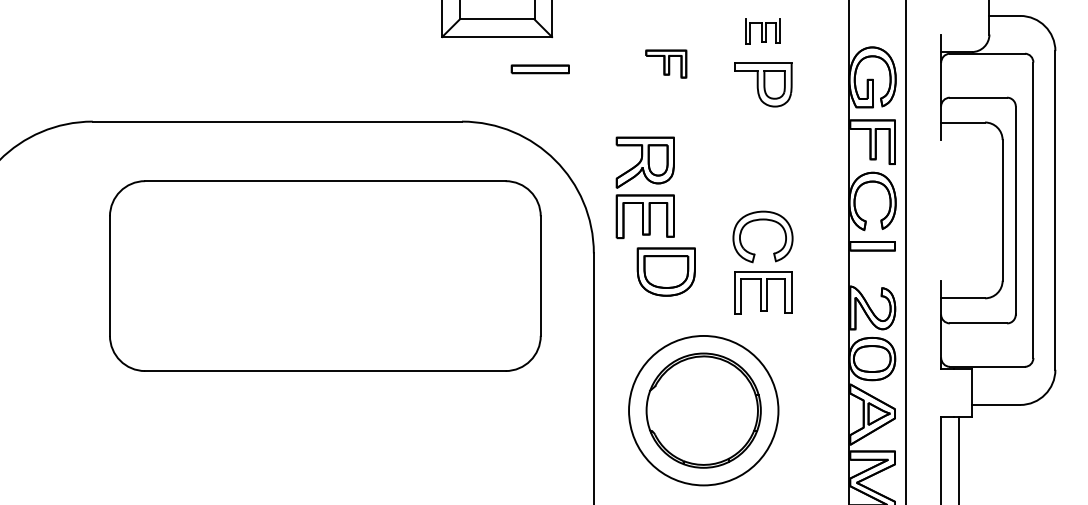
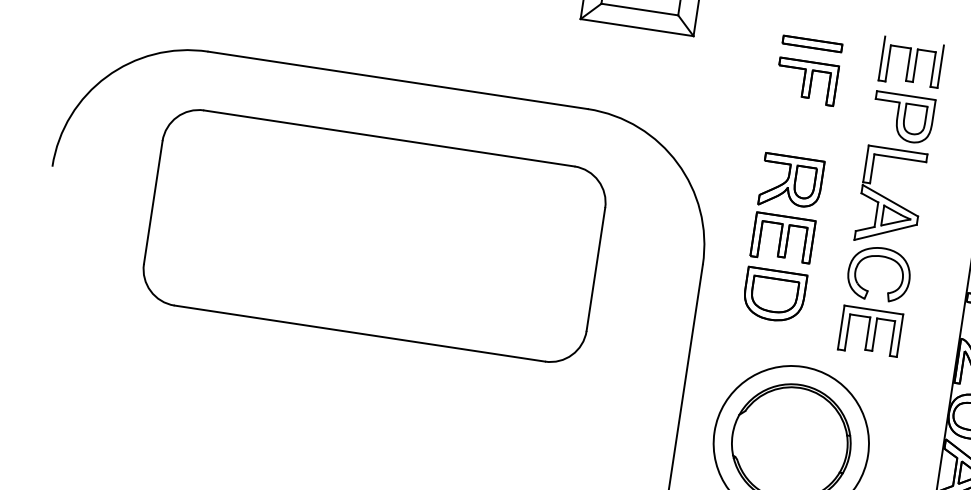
part: (763, 31) -> (911, 63), size x1.67
part: (665, 63) -> (805, 80), size x1.43
part: (539, 69) -> (811, 43), moved
part: (762, 161) -> (890, 196), added
part: (644, 194) -> (785, 215), moved
part: (325, 275) -> (374, 235), moved

